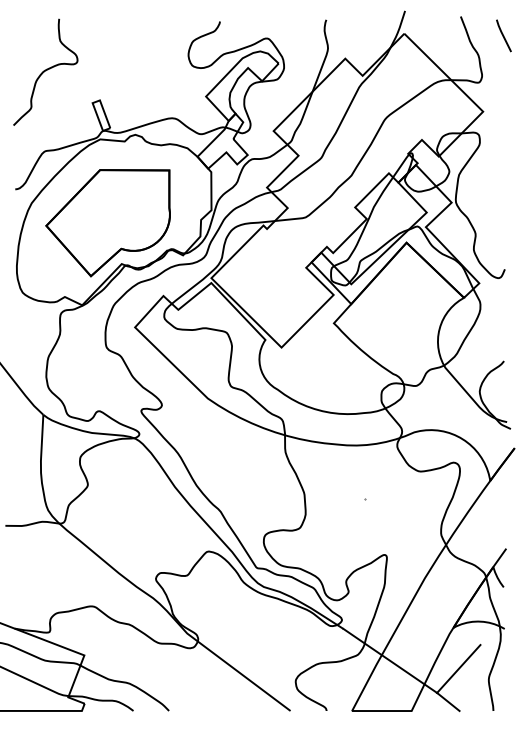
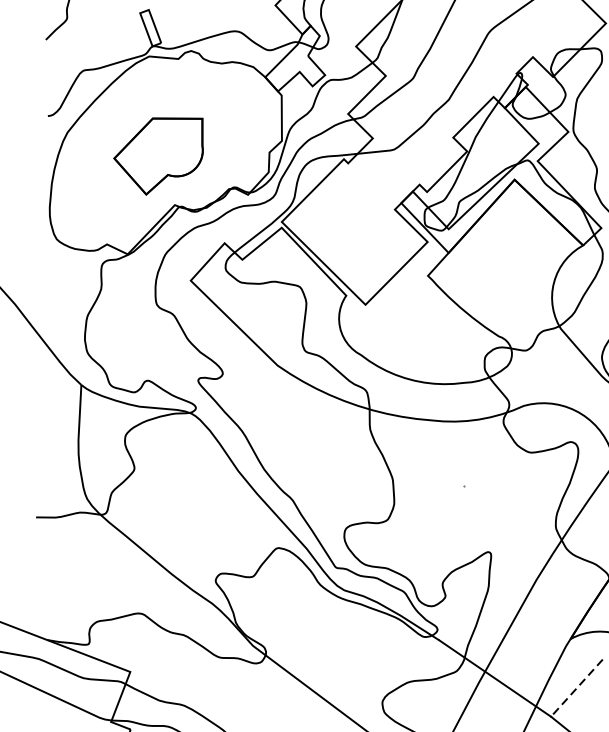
part: (107, 223) -> (157, 156), size x0.6
line: (458, 669) -> (576, 688), solid -> dashed

